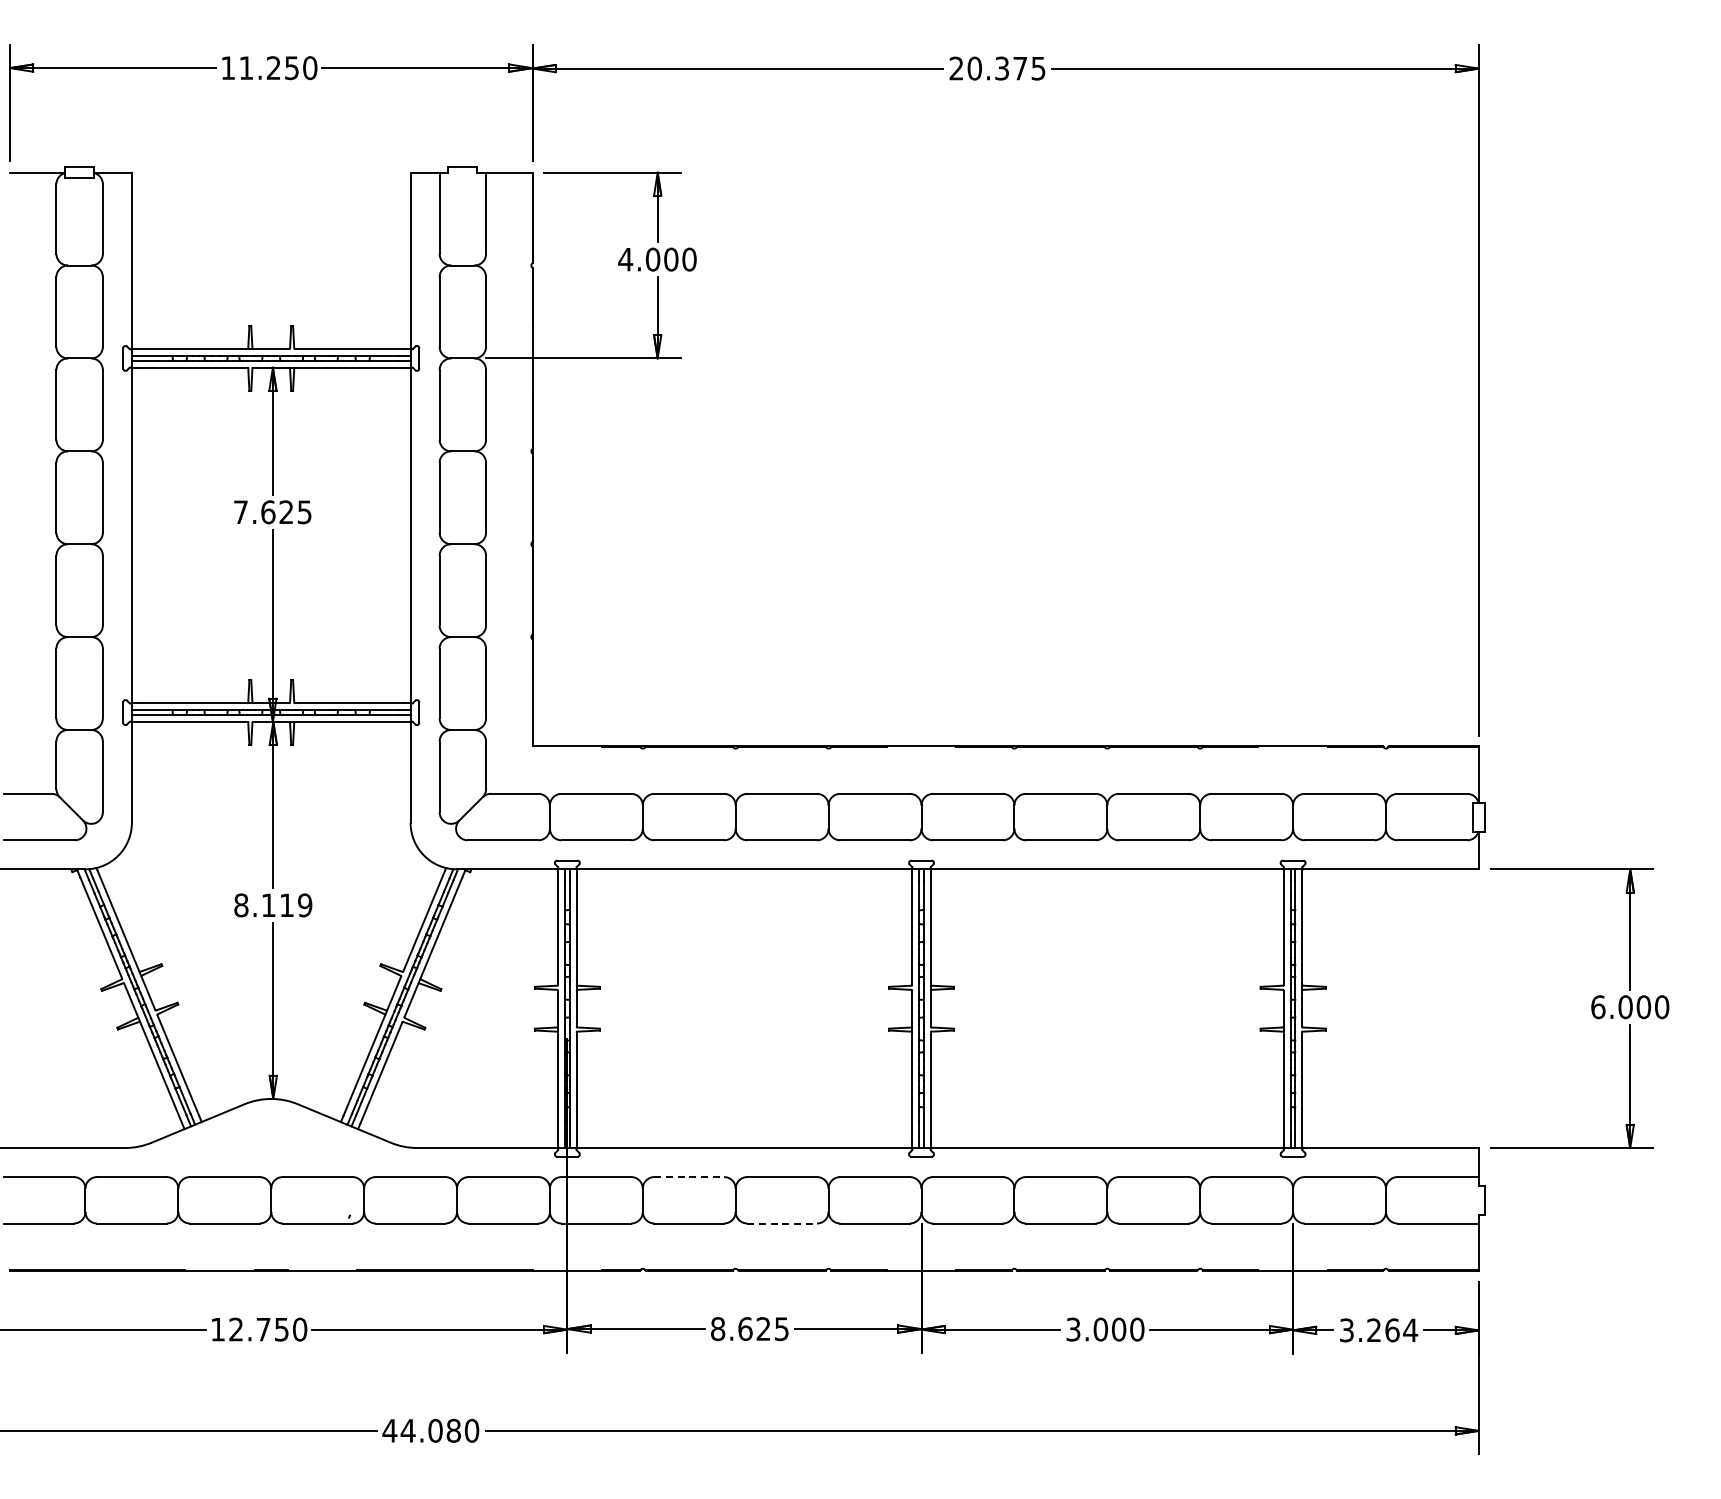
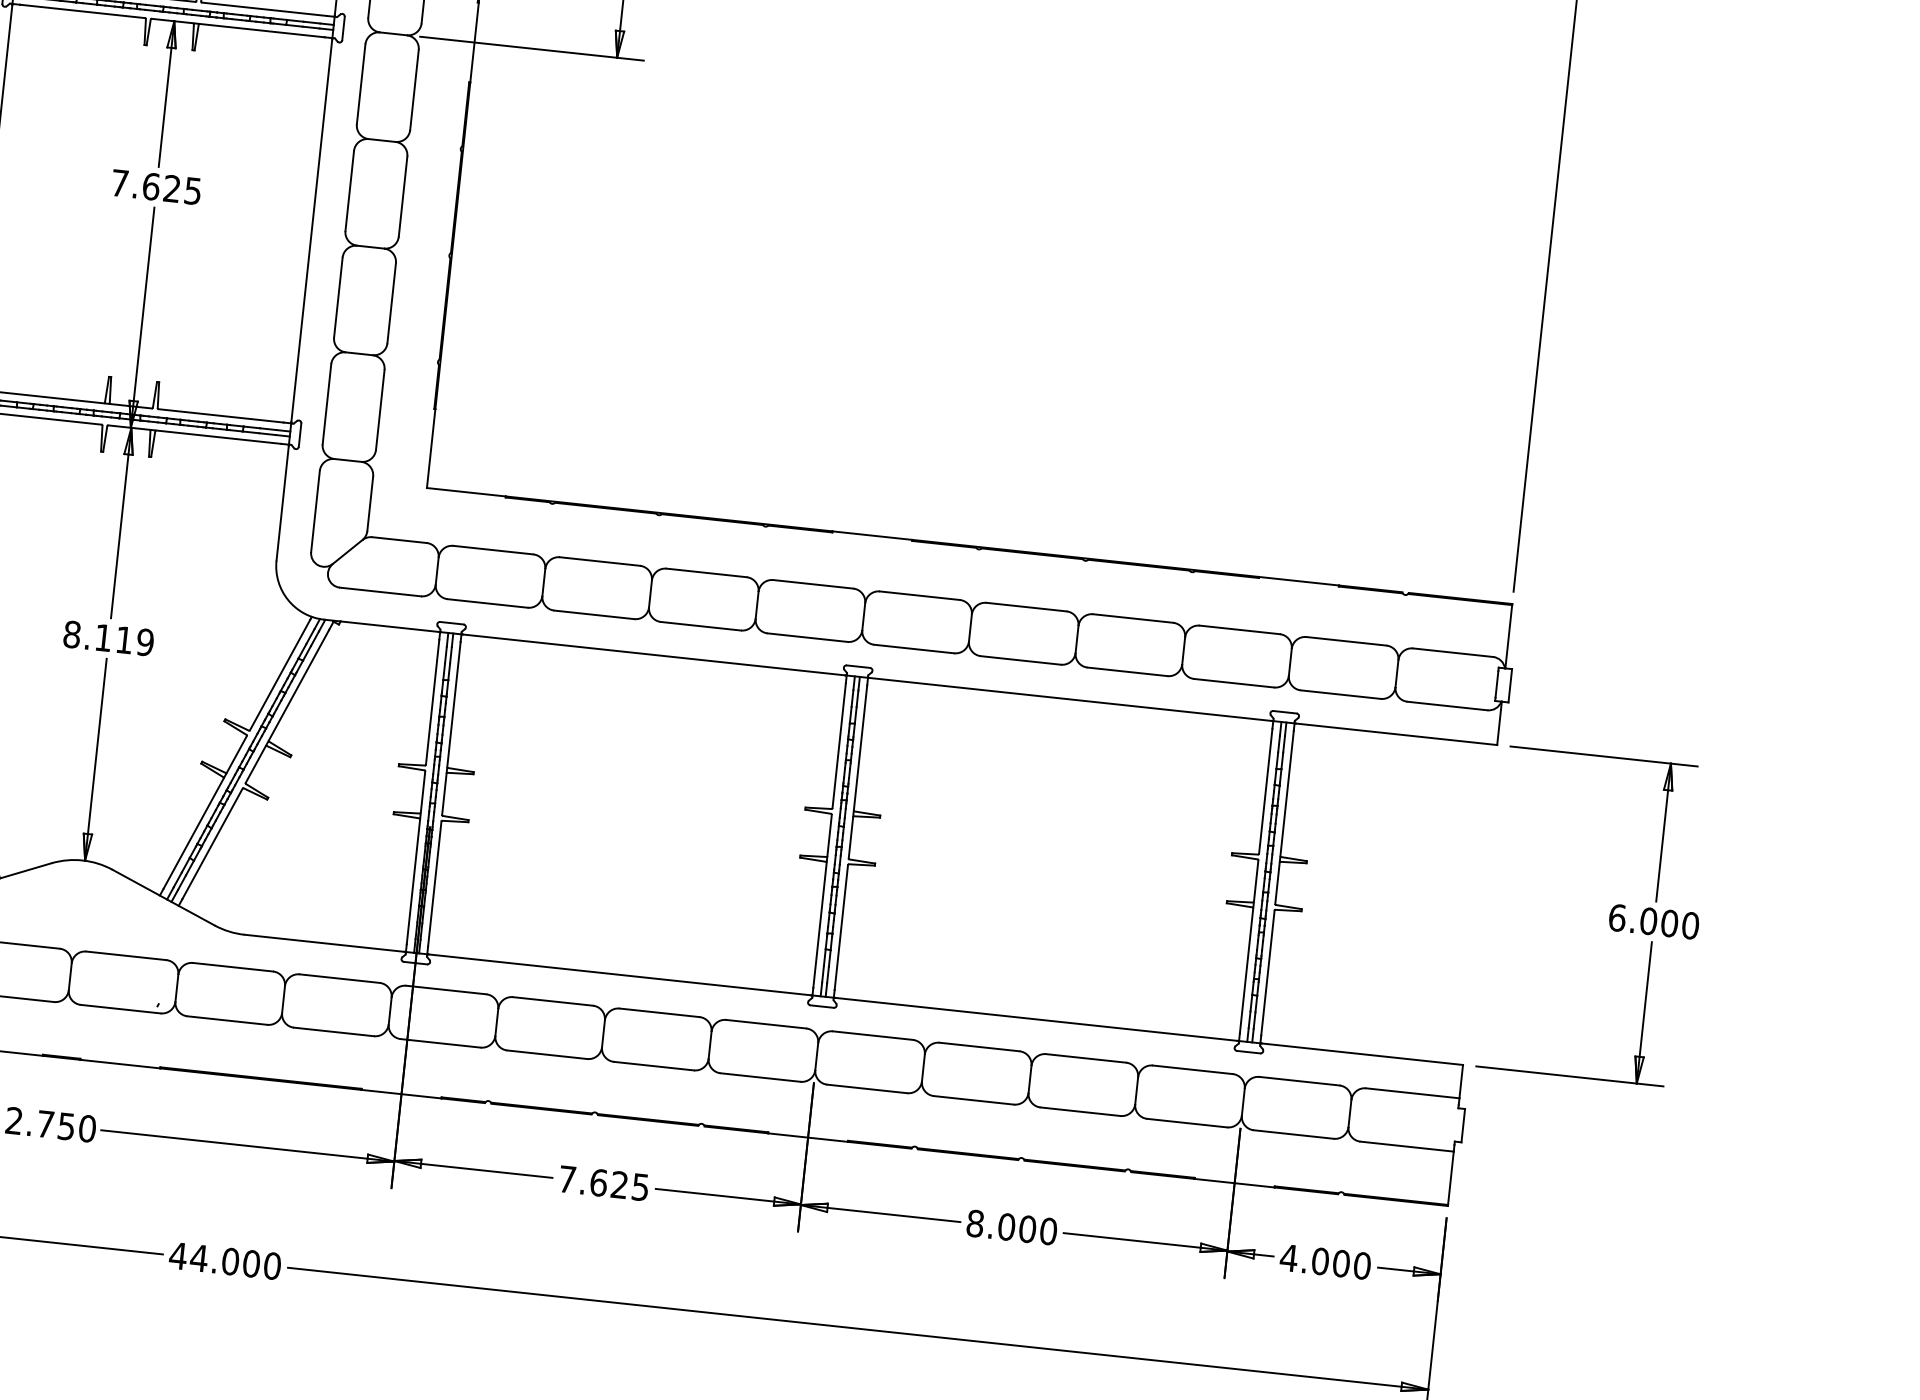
line: (689, 1177) -> (553, 1001), dashed -> solid
line: (782, 1223) -> (654, 1066), dashed -> solid
text: (718, 1329) -> (567, 1180), 8.625 -> 7.625
text: (1073, 1329) -> (975, 1223), 3.000 -> 8.000
text: (1378, 1330) -> (1325, 1262), 3.264 -> 4.000
text: (453, 1430) -> (251, 1263), 44.080 -> 44.000

